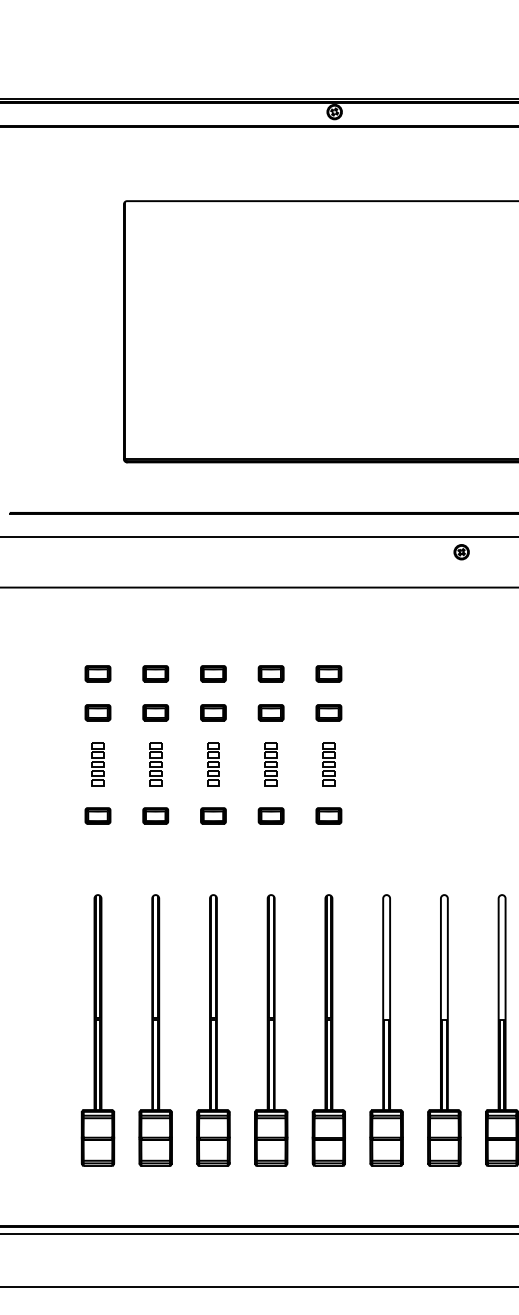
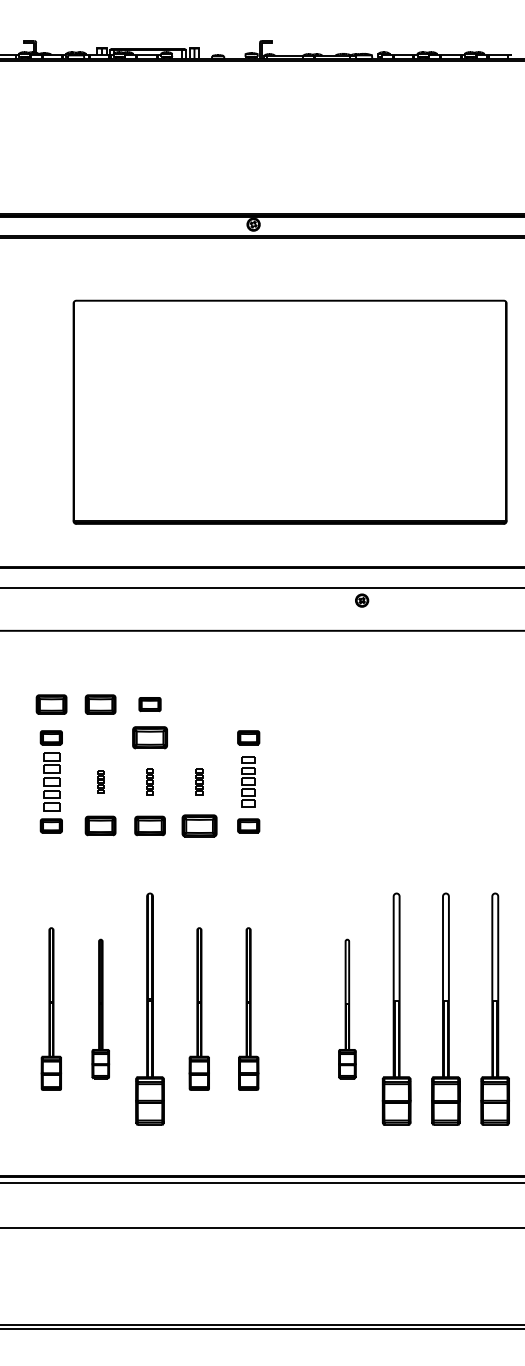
part: (96, 673) -> (50, 704), size x1.4
part: (155, 673) -> (100, 704), size x1.4
part: (270, 673) -> (198, 704), removed
part: (328, 673) -> (248, 704), removed
part: (155, 712) -> (100, 737), removed
part: (212, 712) -> (149, 737), size x1.6
part: (270, 712) -> (198, 737), removed
part: (96, 763) -> (50, 781), size x1.6
part: (155, 763) -> (100, 781), size x0.6
part: (212, 763) -> (149, 781), size x0.7
part: (270, 763) -> (198, 781), size x0.7
part: (328, 763) -> (248, 781), size x1.4
part: (155, 815) -> (100, 825), size x1.4
part: (212, 815) -> (149, 825), size x1.4
part: (270, 815) -> (198, 825), size x1.6
part: (98, 1029) -> (51, 1008), size x0.7
part: (155, 1029) -> (100, 1008), size x0.6
part: (271, 1029) -> (199, 1008), size x0.7
part: (328, 1029) -> (248, 1008), size x0.7
part: (386, 1029) -> (297, 1008), removed
part: (444, 1029) -> (347, 1008), size x0.6

